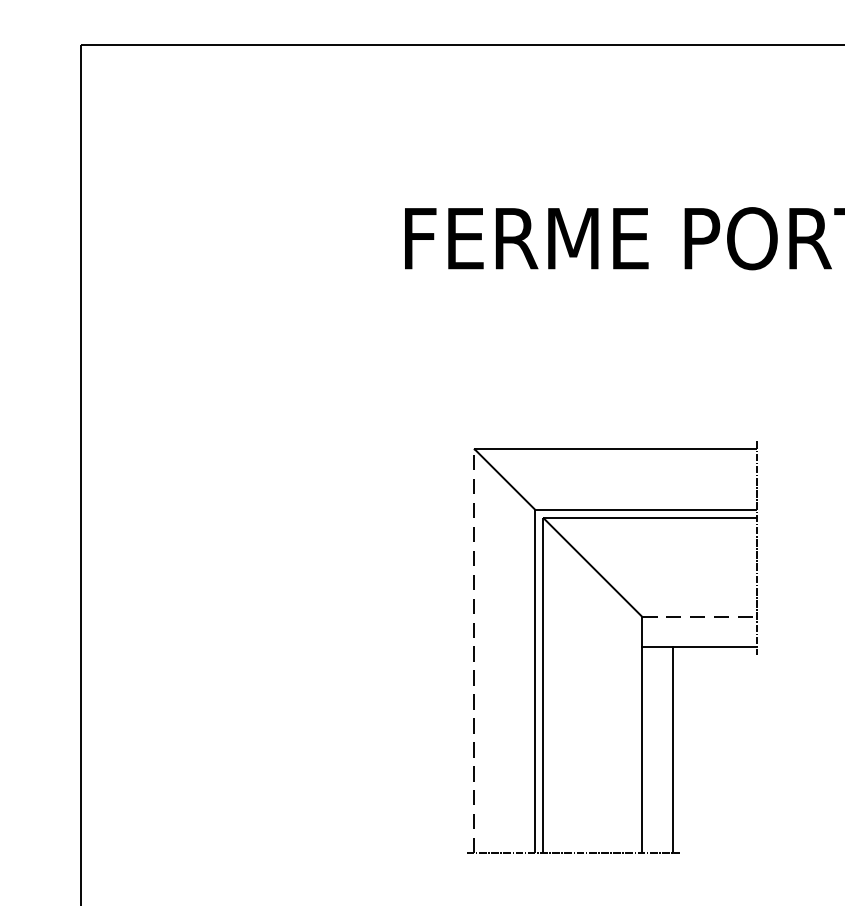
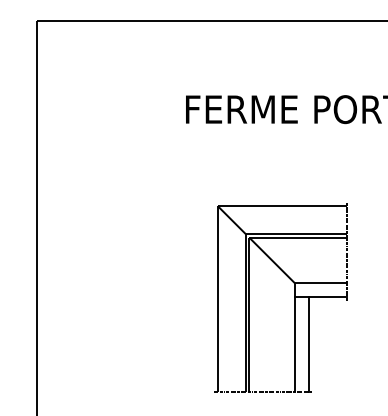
line: (700, 617) -> (321, 283), dashed -> solid
line: (473, 650) -> (217, 298), dashed -> solid

